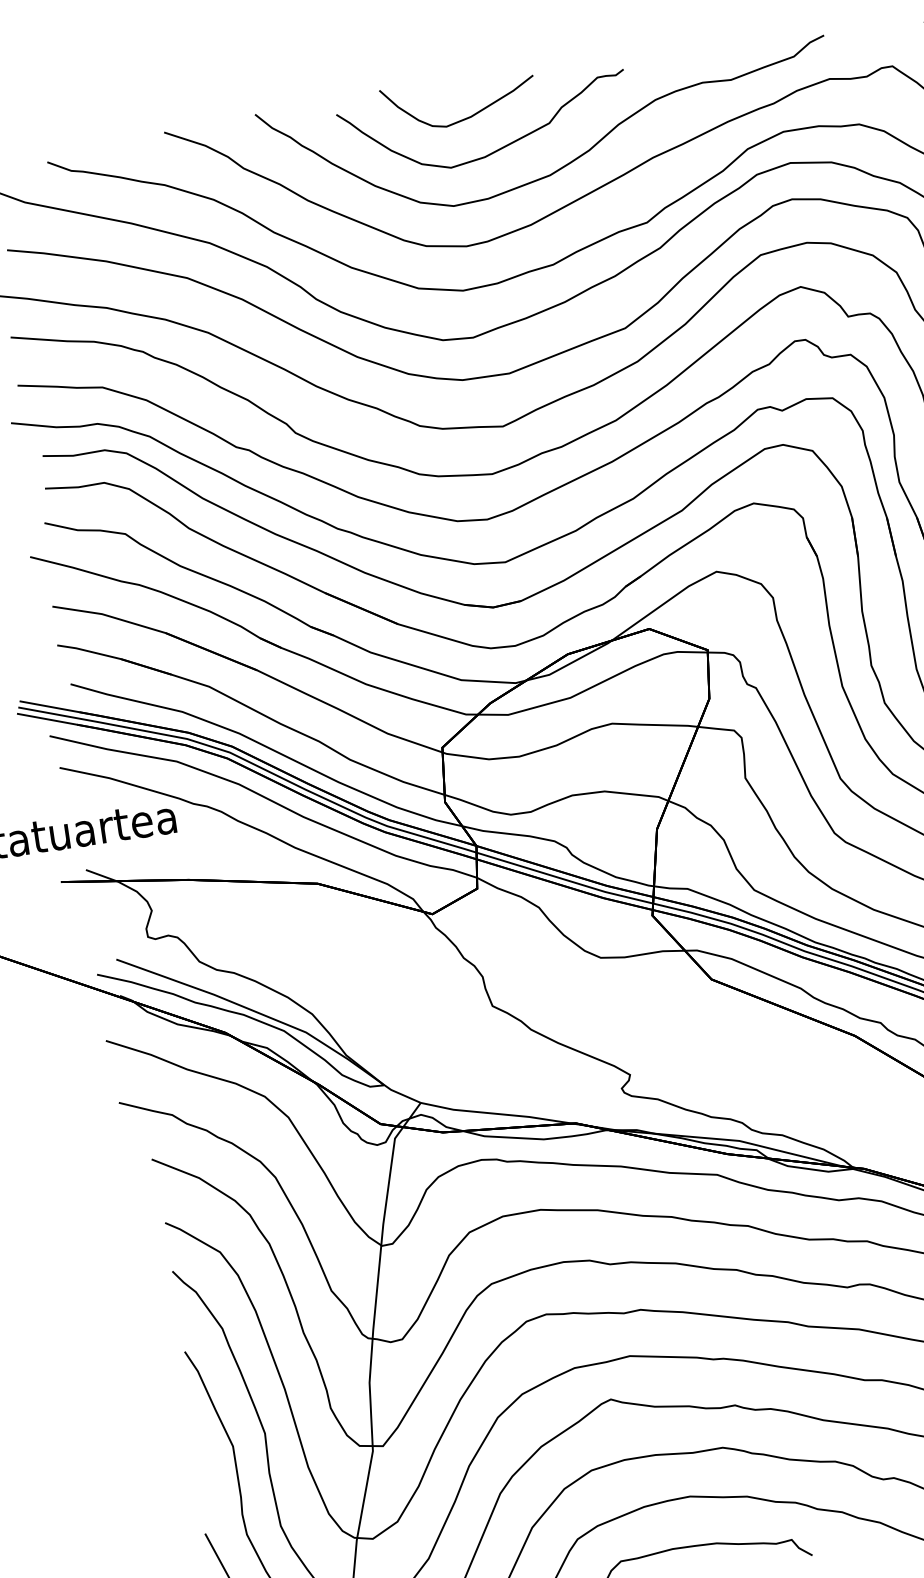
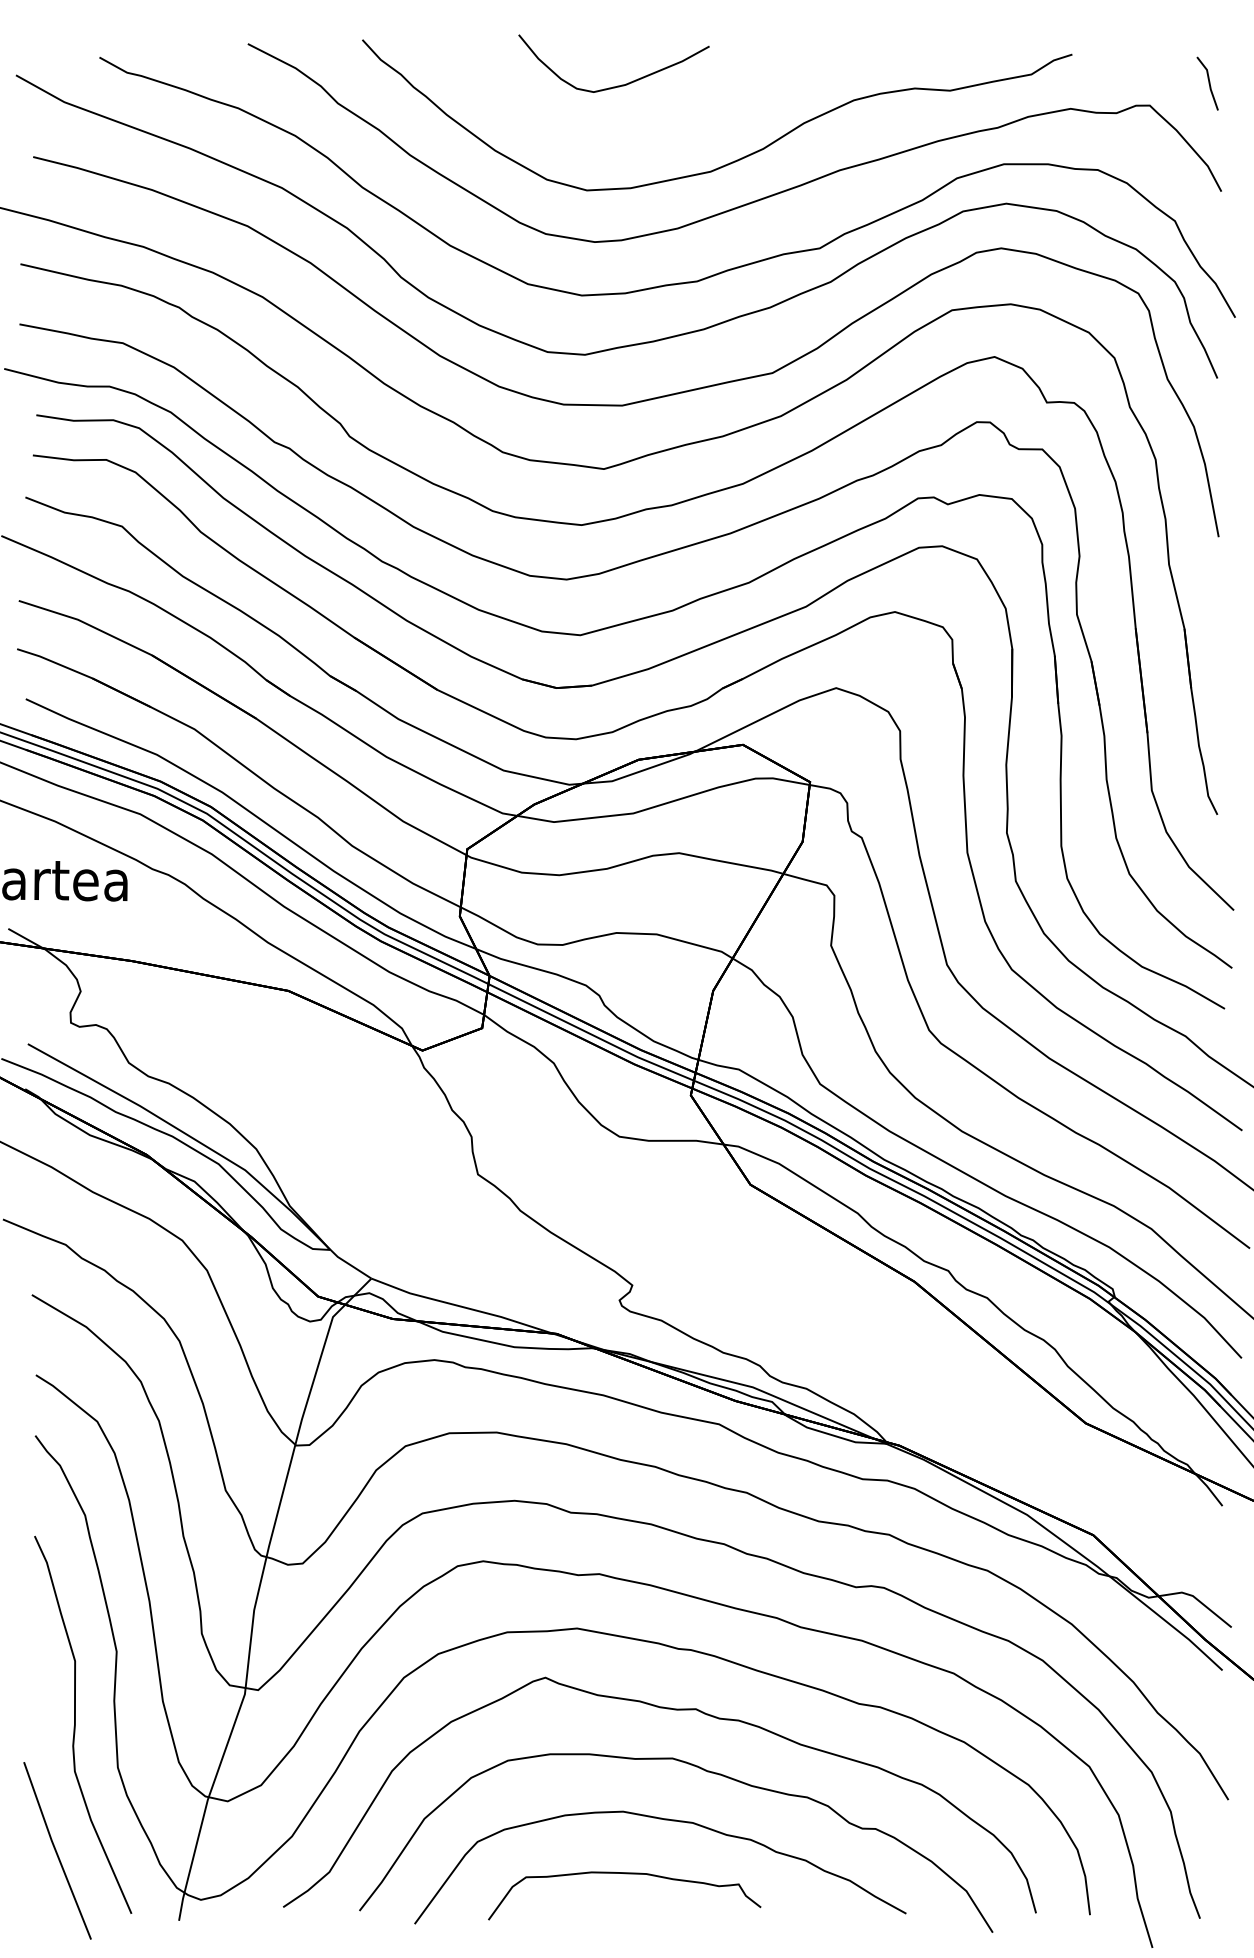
part: (498, 149) -> (652, 129), removed

